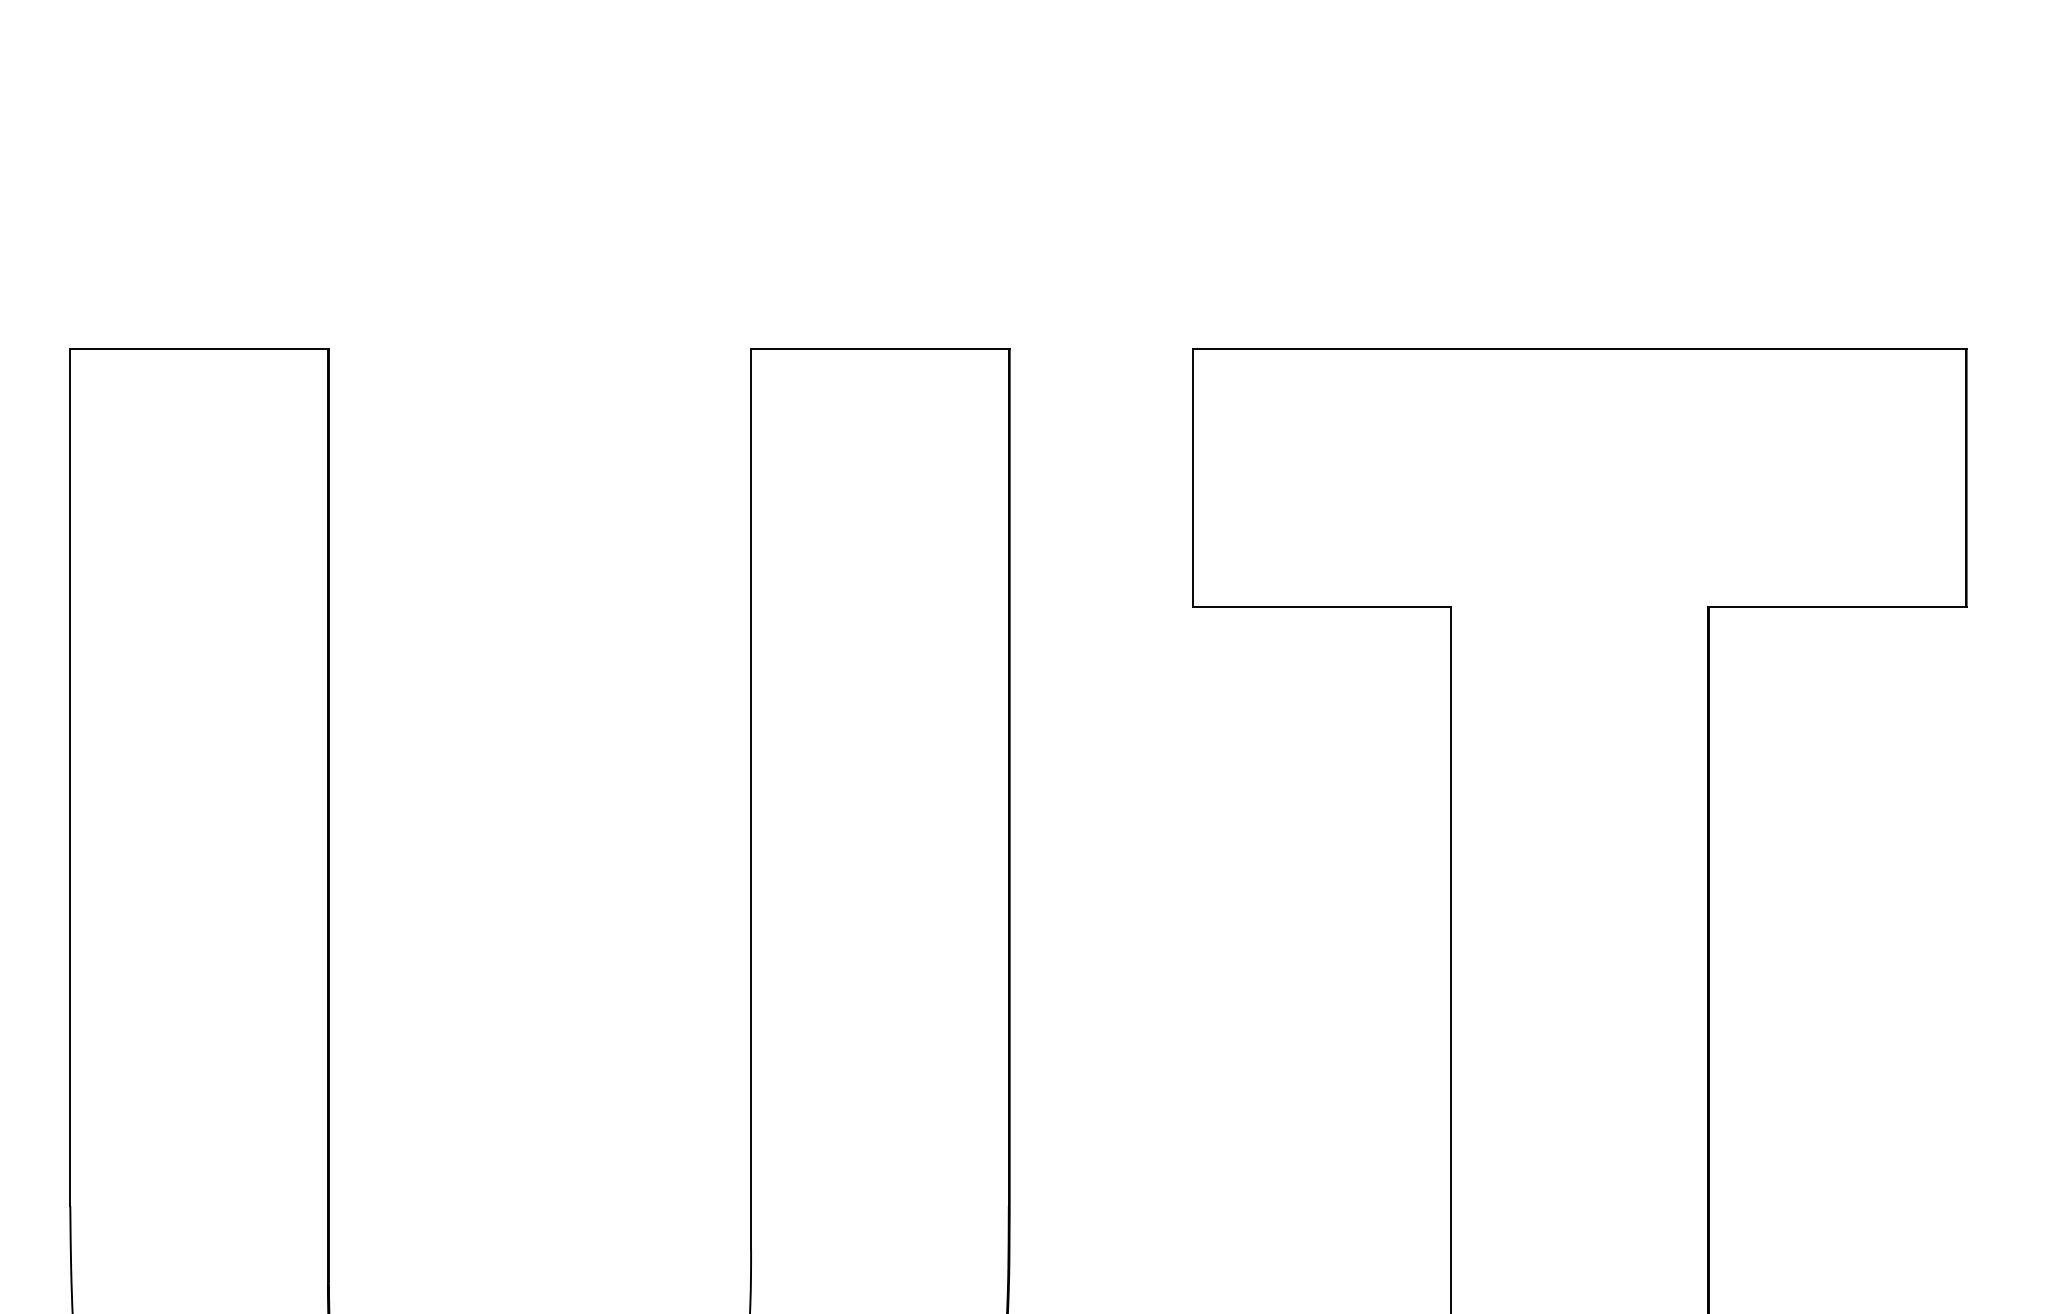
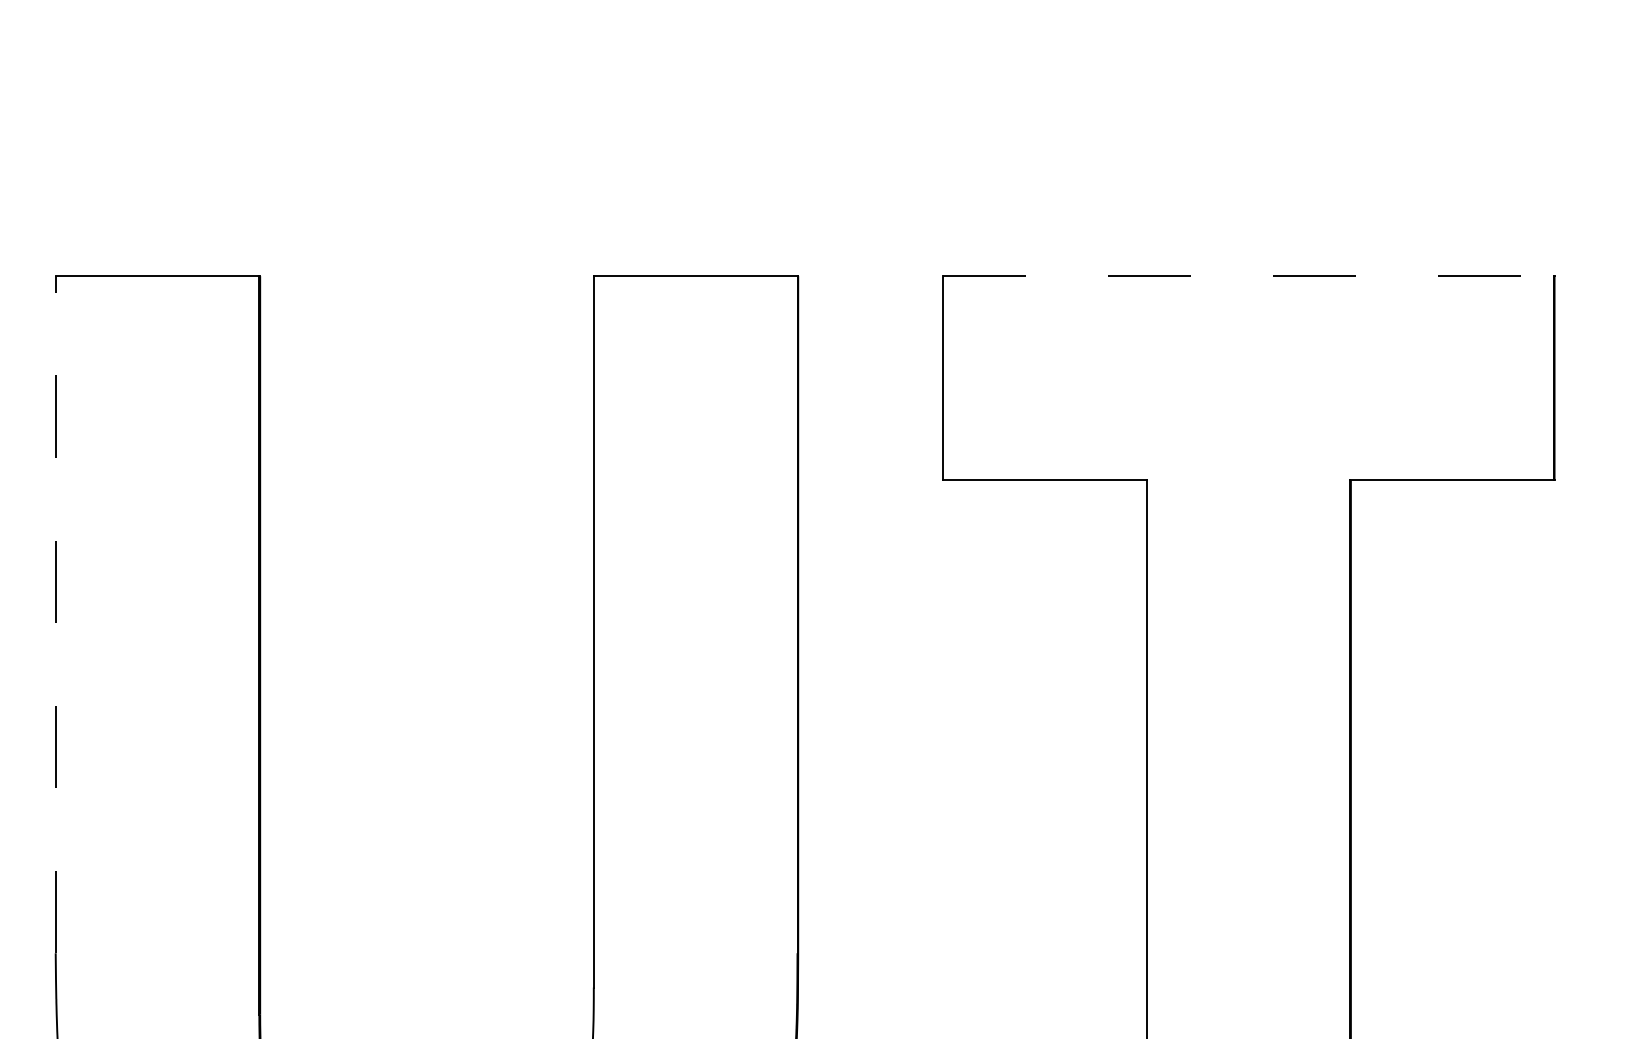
line: (1579, 349) -> (1248, 276), solid -> dashed
line: (70, 777) -> (55, 614), solid -> dashed

